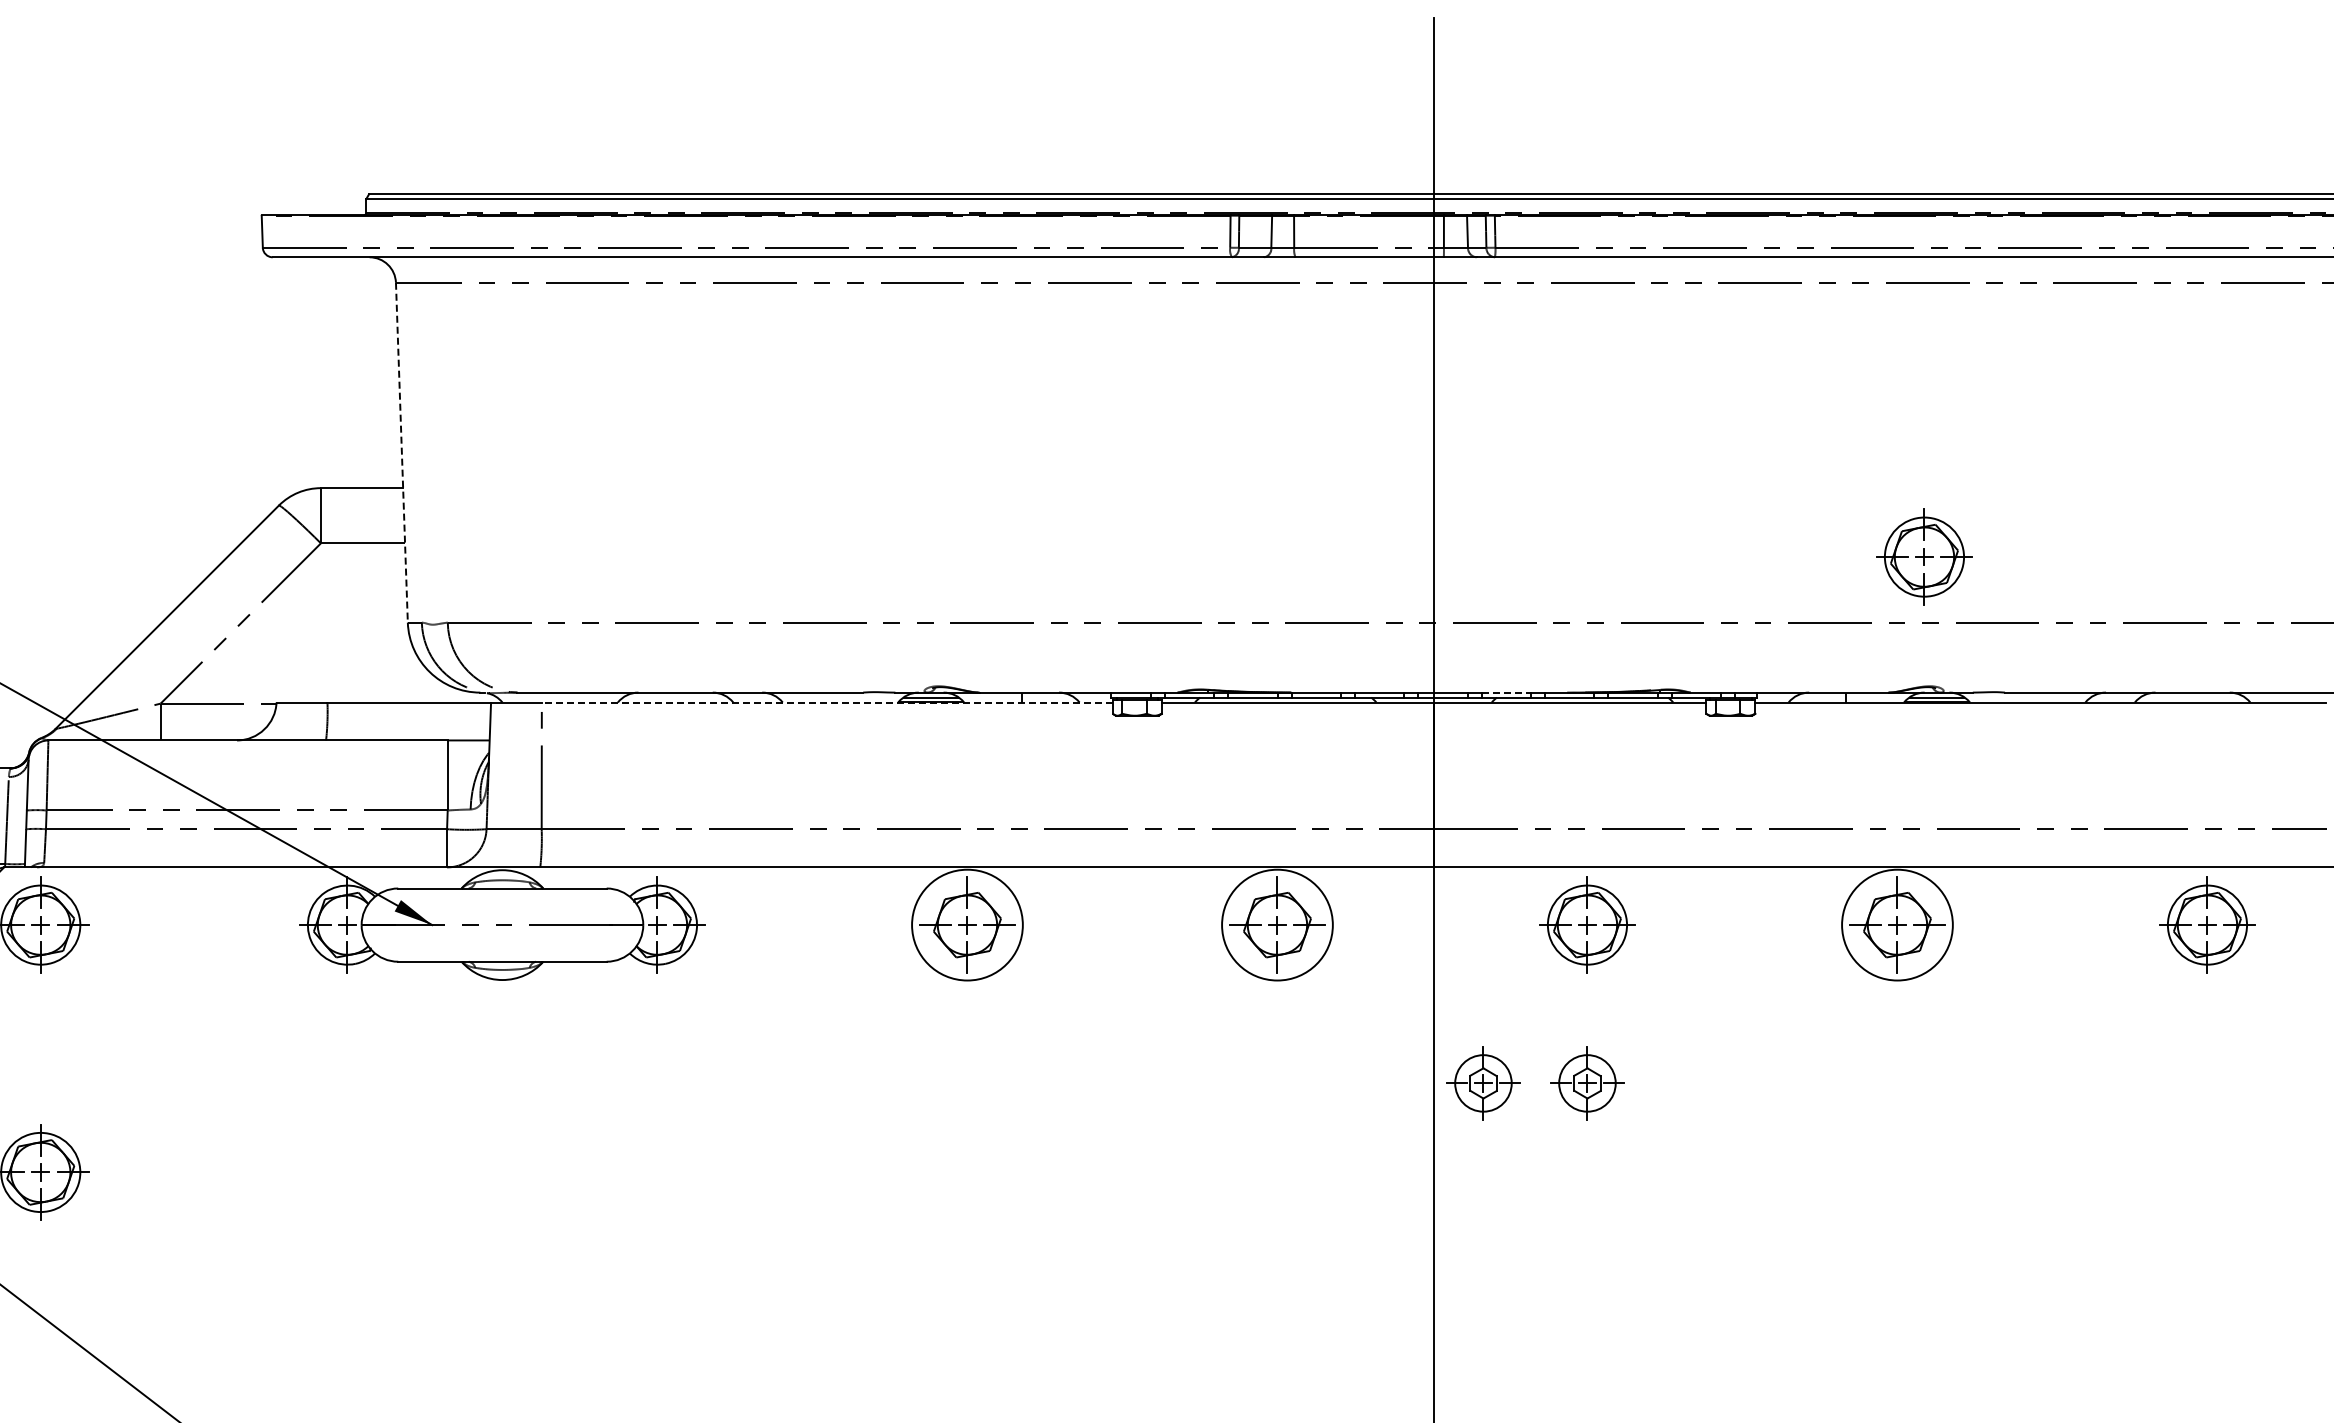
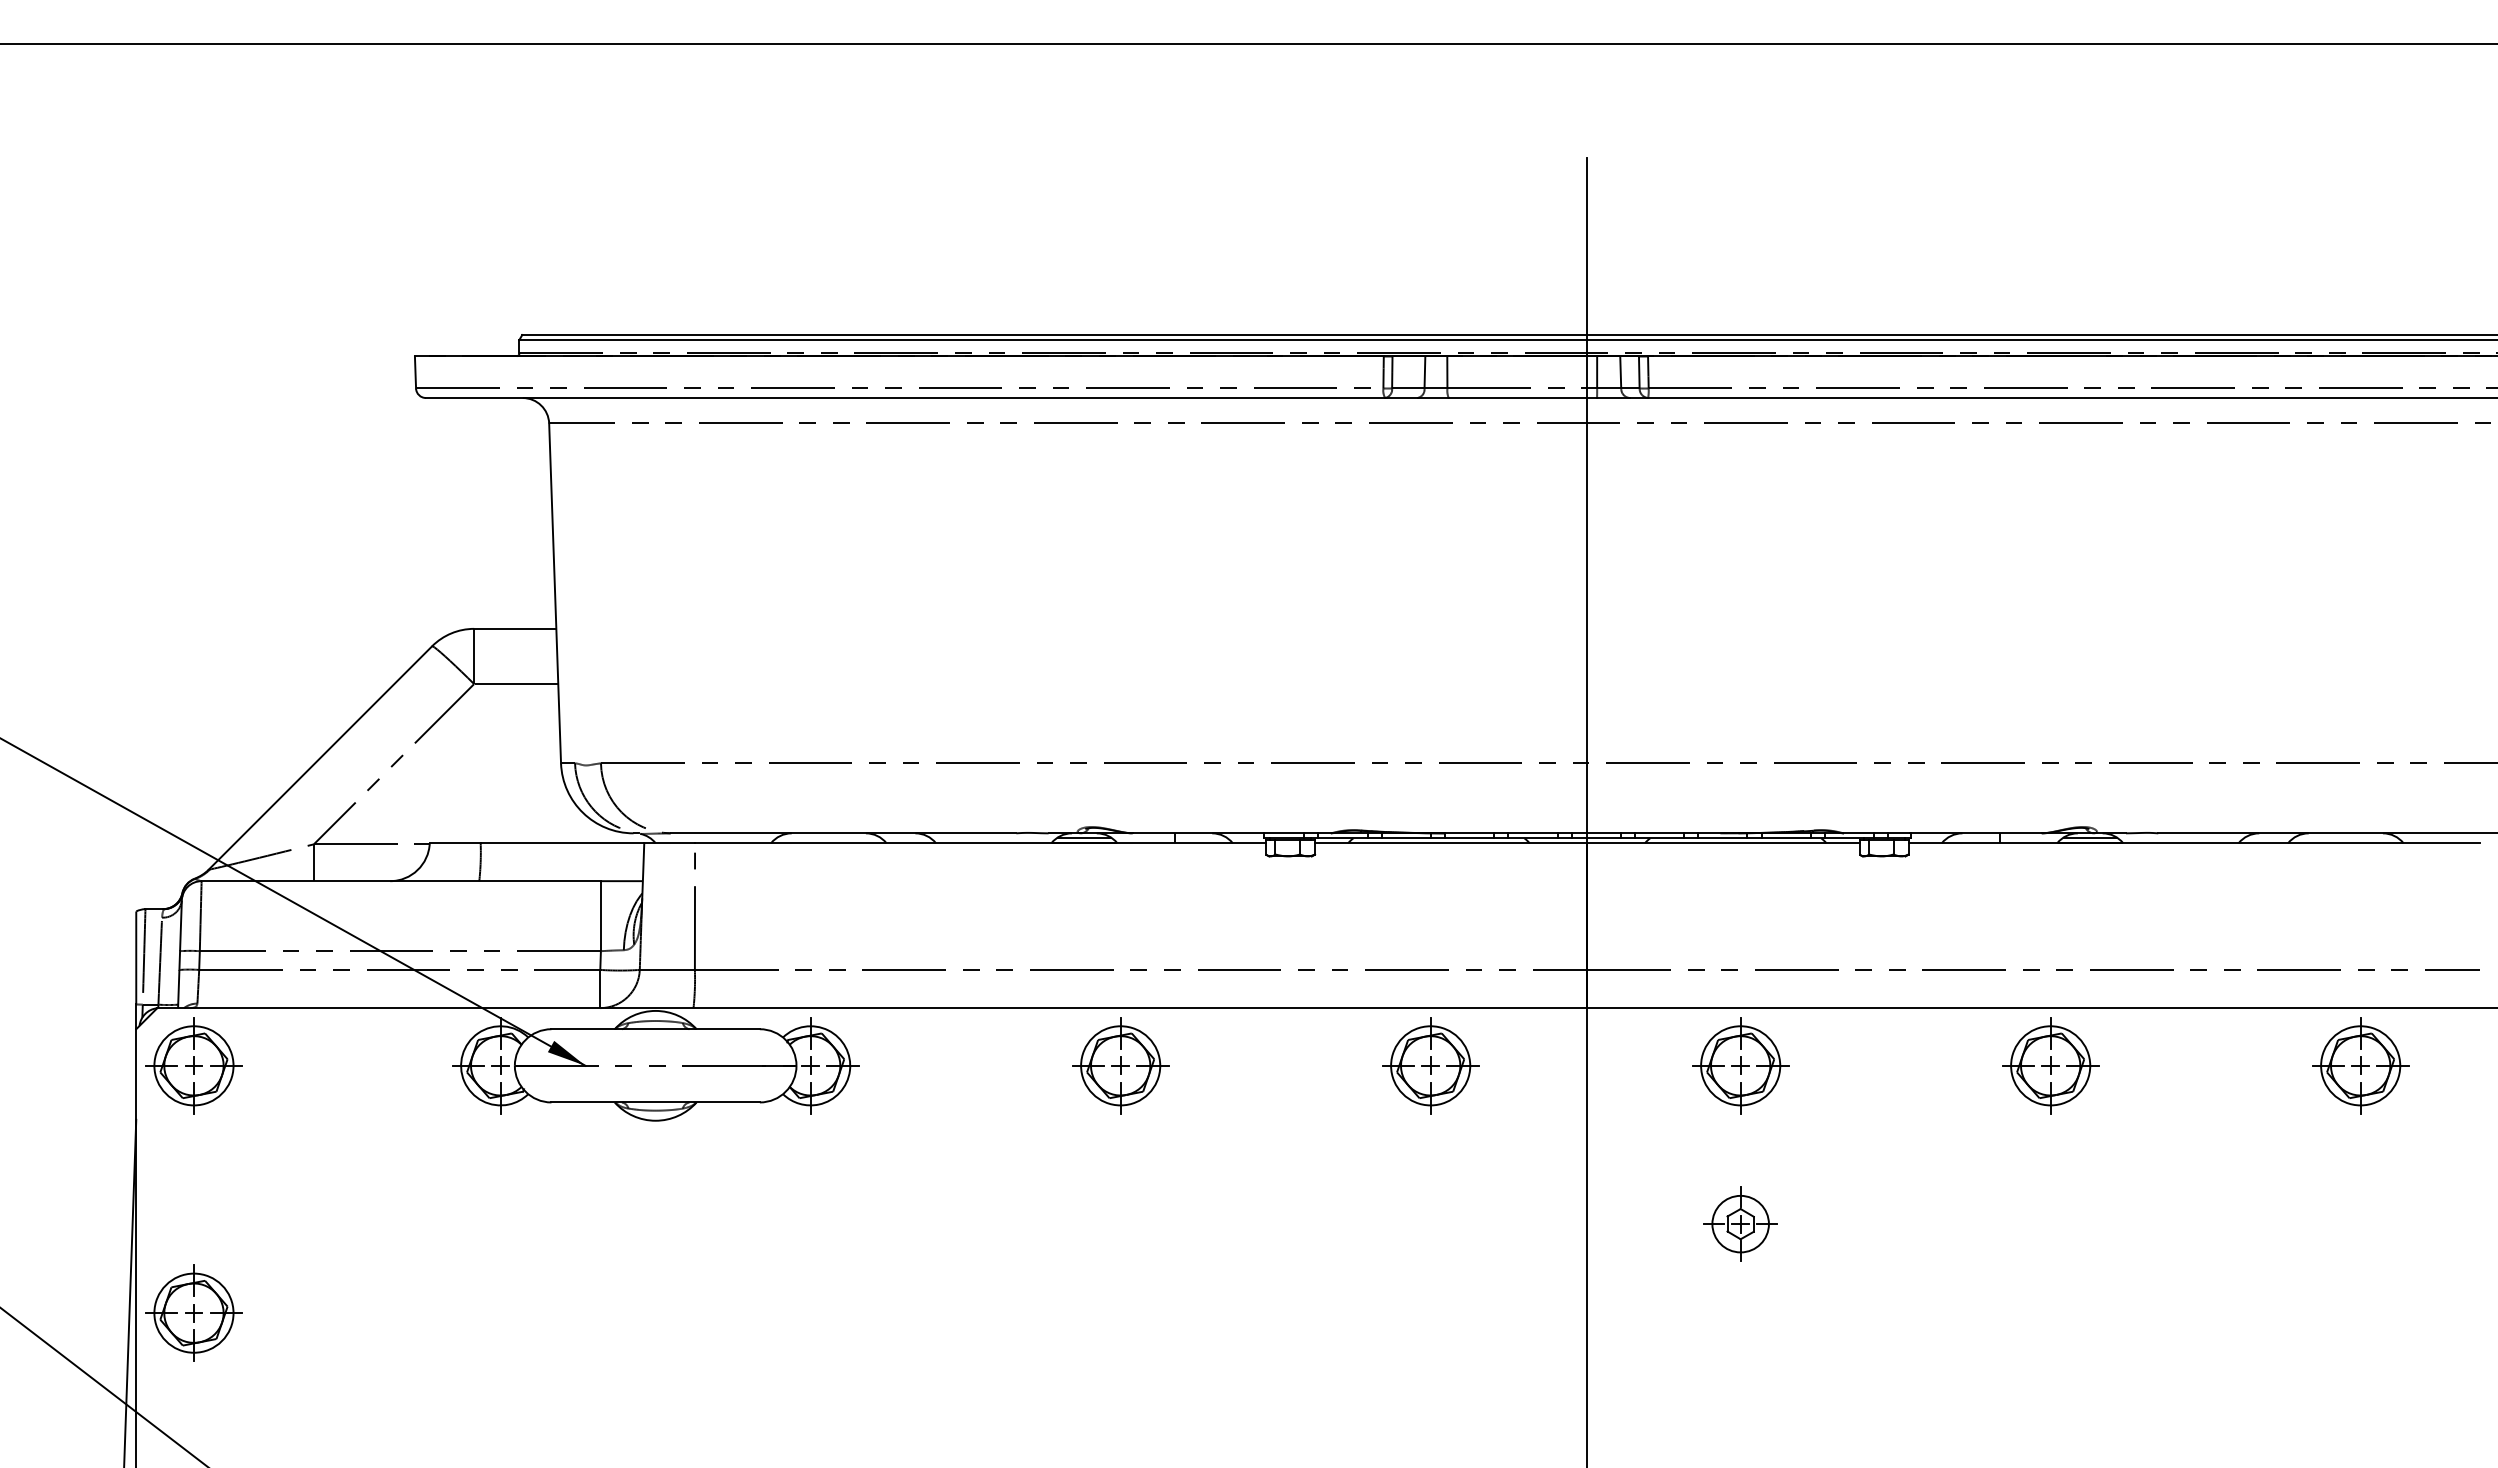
line: (402, 452) -> (555, 593), dashed -> solid
part: (1924, 556) -> (2077, 697), removed
line: (1506, 692) -> (1659, 833), dashed -> solid
line: (827, 702) -> (980, 843), dashed -> solid
circle: (967, 924) -> (1120, 1065), size x0.71
circle: (1277, 924) -> (1430, 1065), size x0.71
circle: (1897, 924) -> (2050, 1065), size x0.71
part: (1483, 1082) -> (1636, 1223), removed

